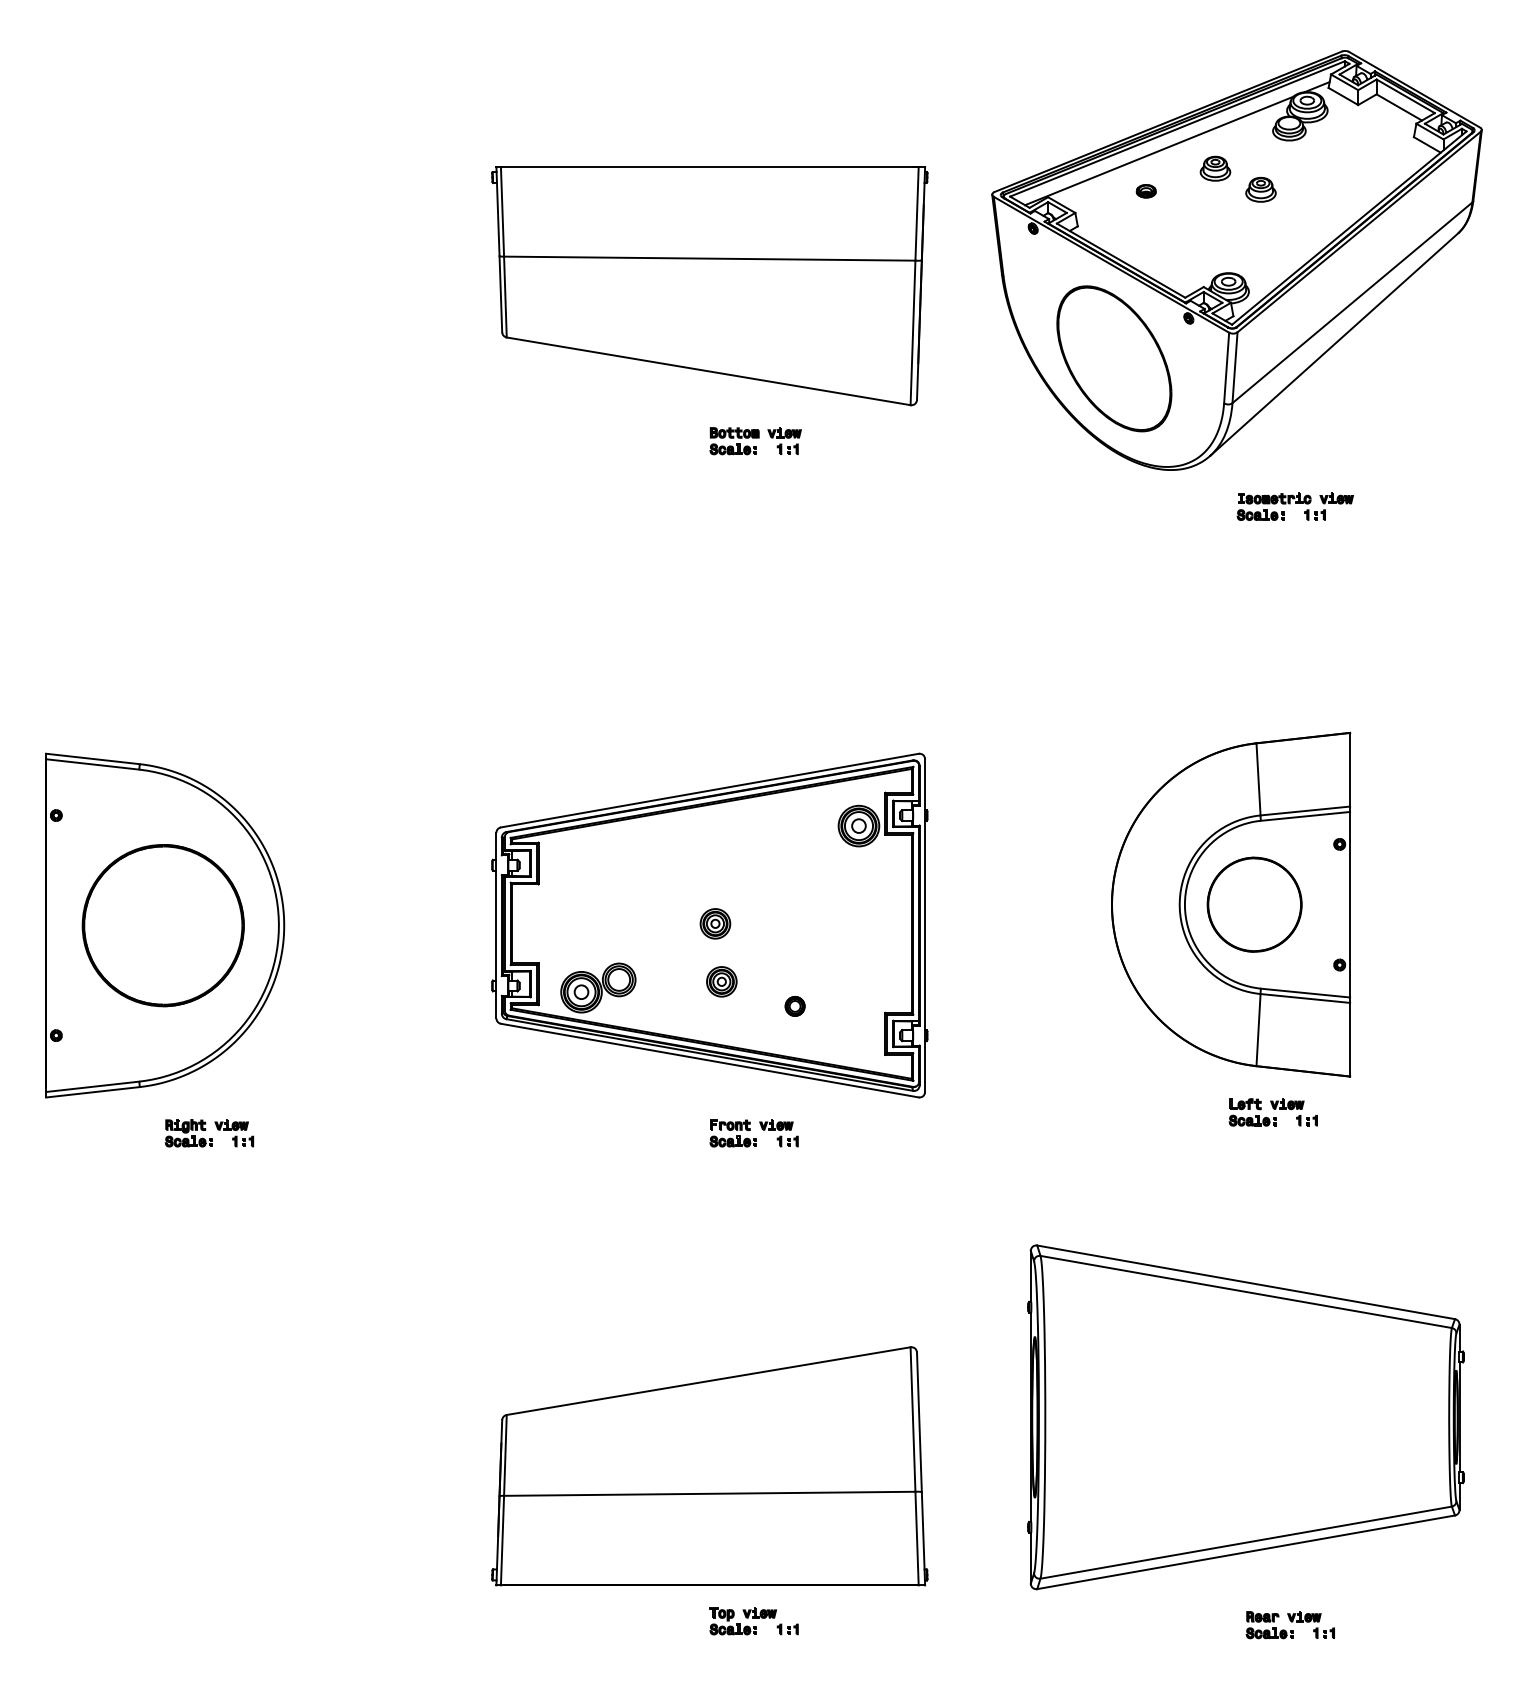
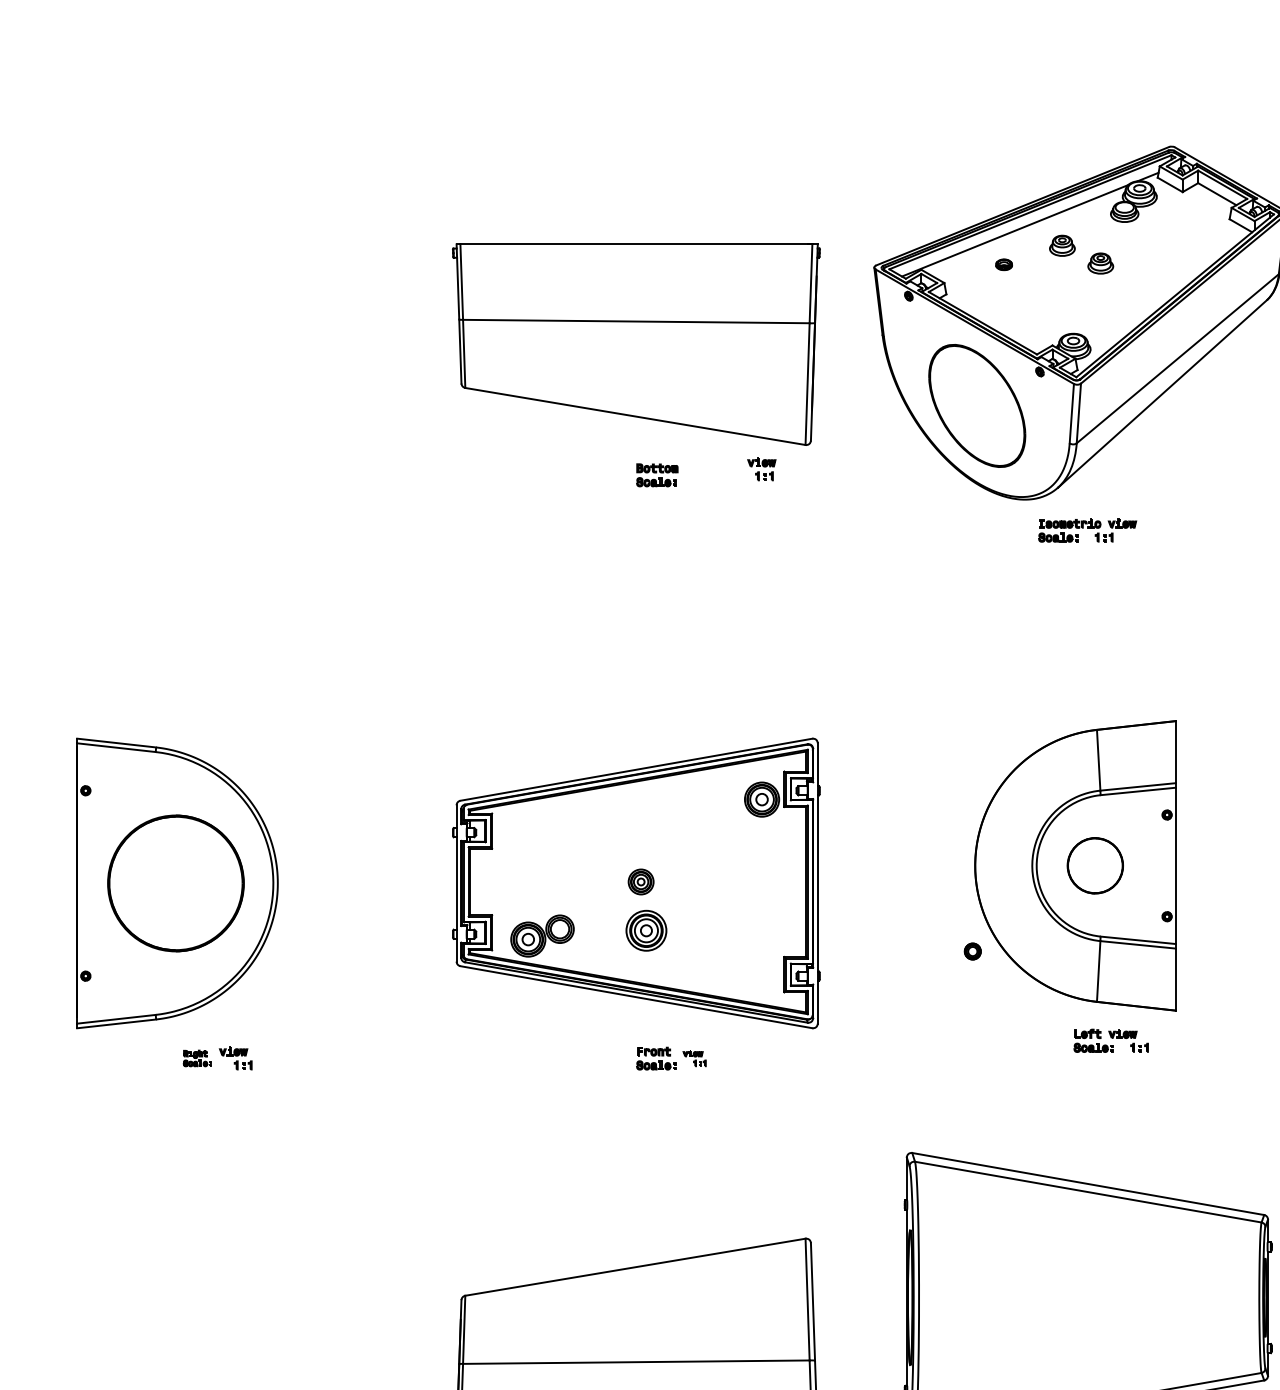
part: (784, 440) -> (761, 468), moved
part: (1294, 506) -> (1086, 530), moved
part: (1254, 904) -> (1095, 865), size x0.7
part: (721, 981) -> (646, 930), size x1.6
part: (794, 1006) -> (972, 951), moved
part: (188, 1133) -> (197, 1058), size x0.7
part: (778, 1133) -> (694, 1058), size x0.7

